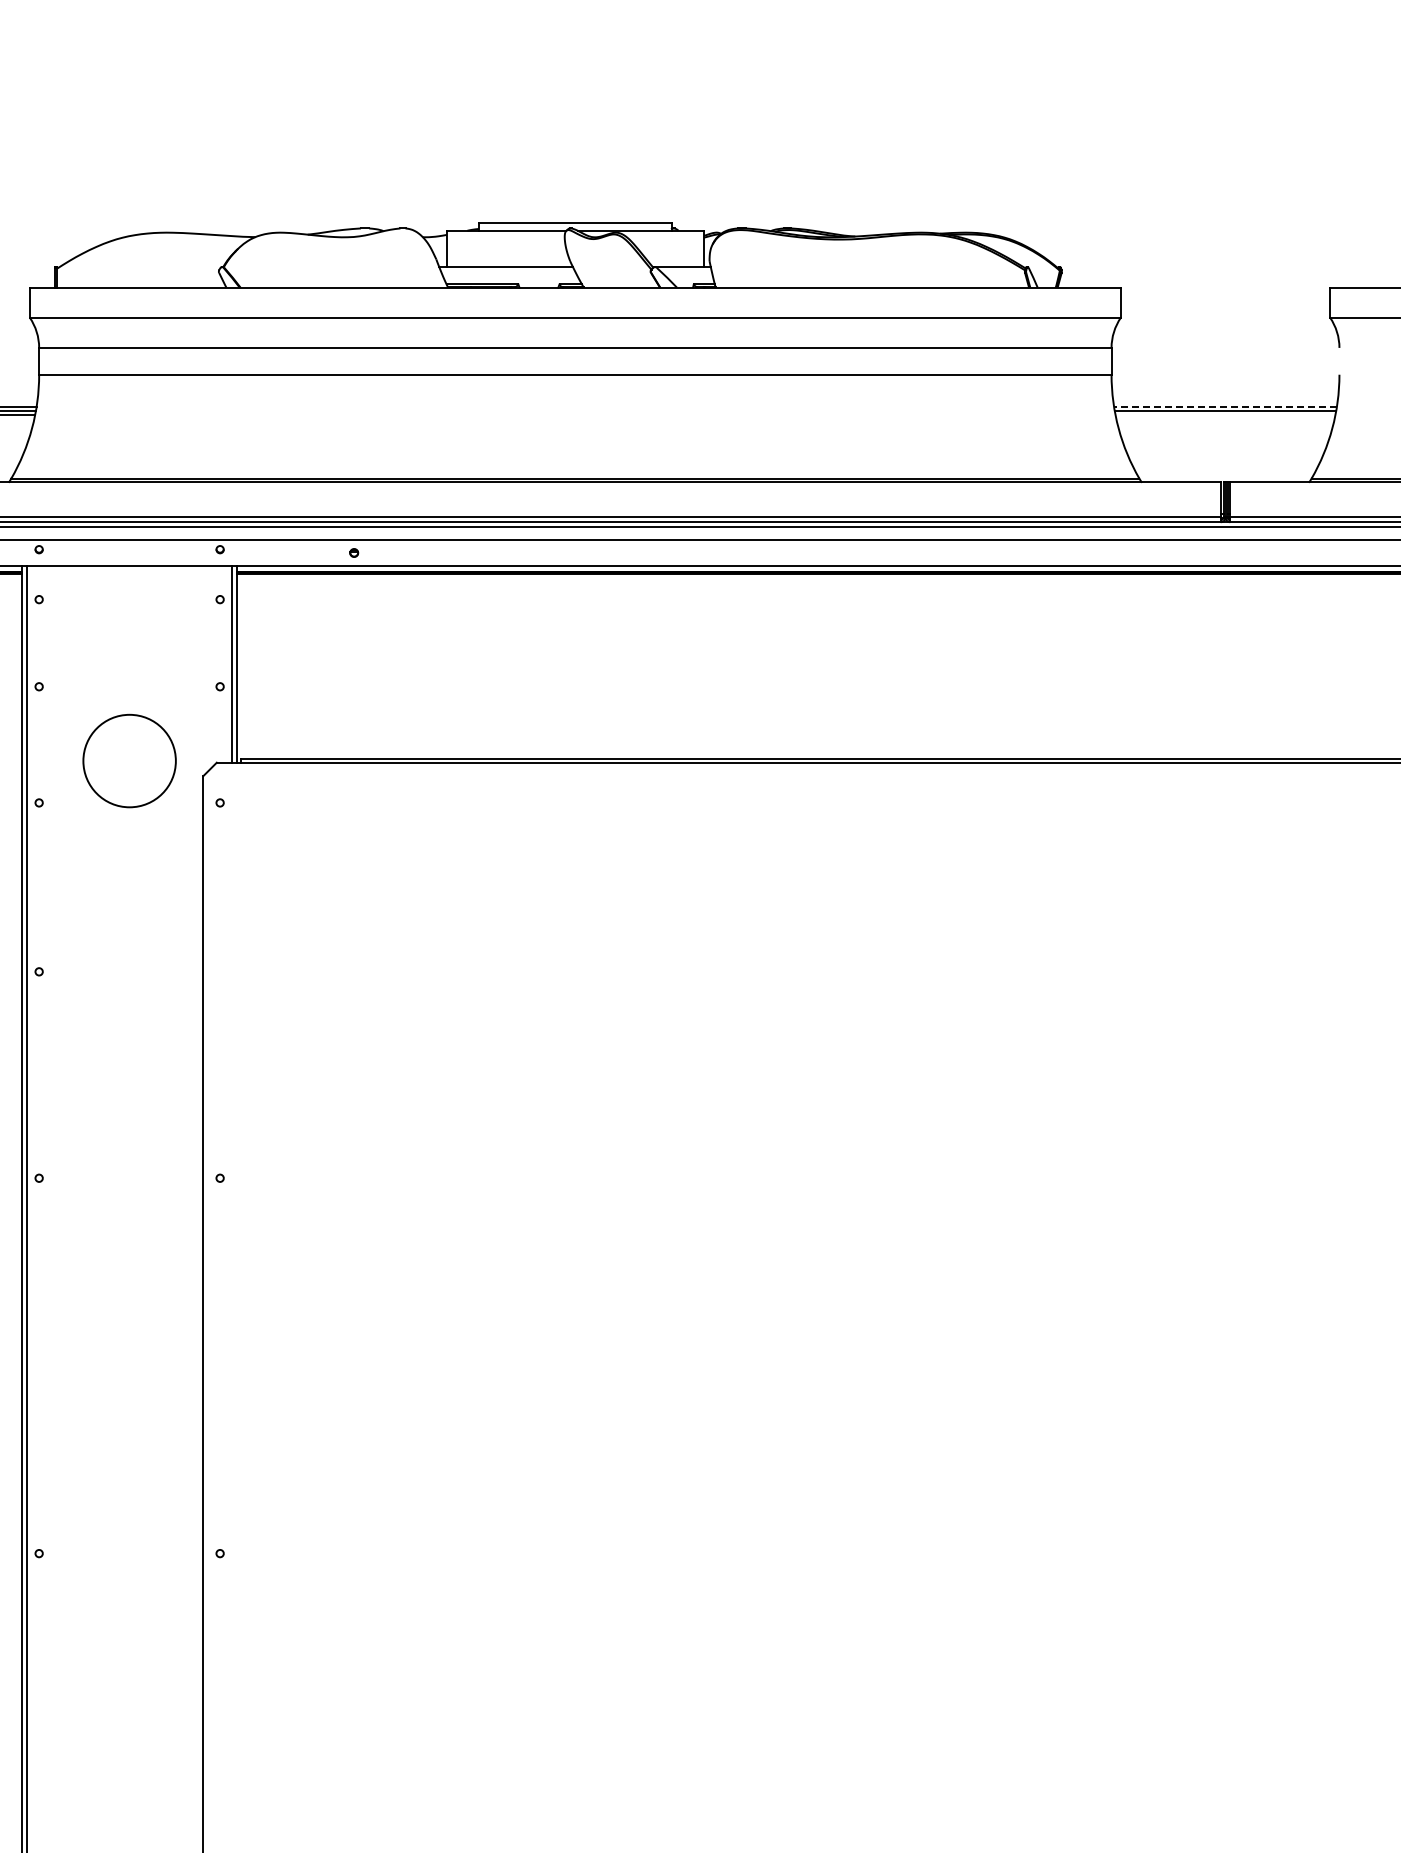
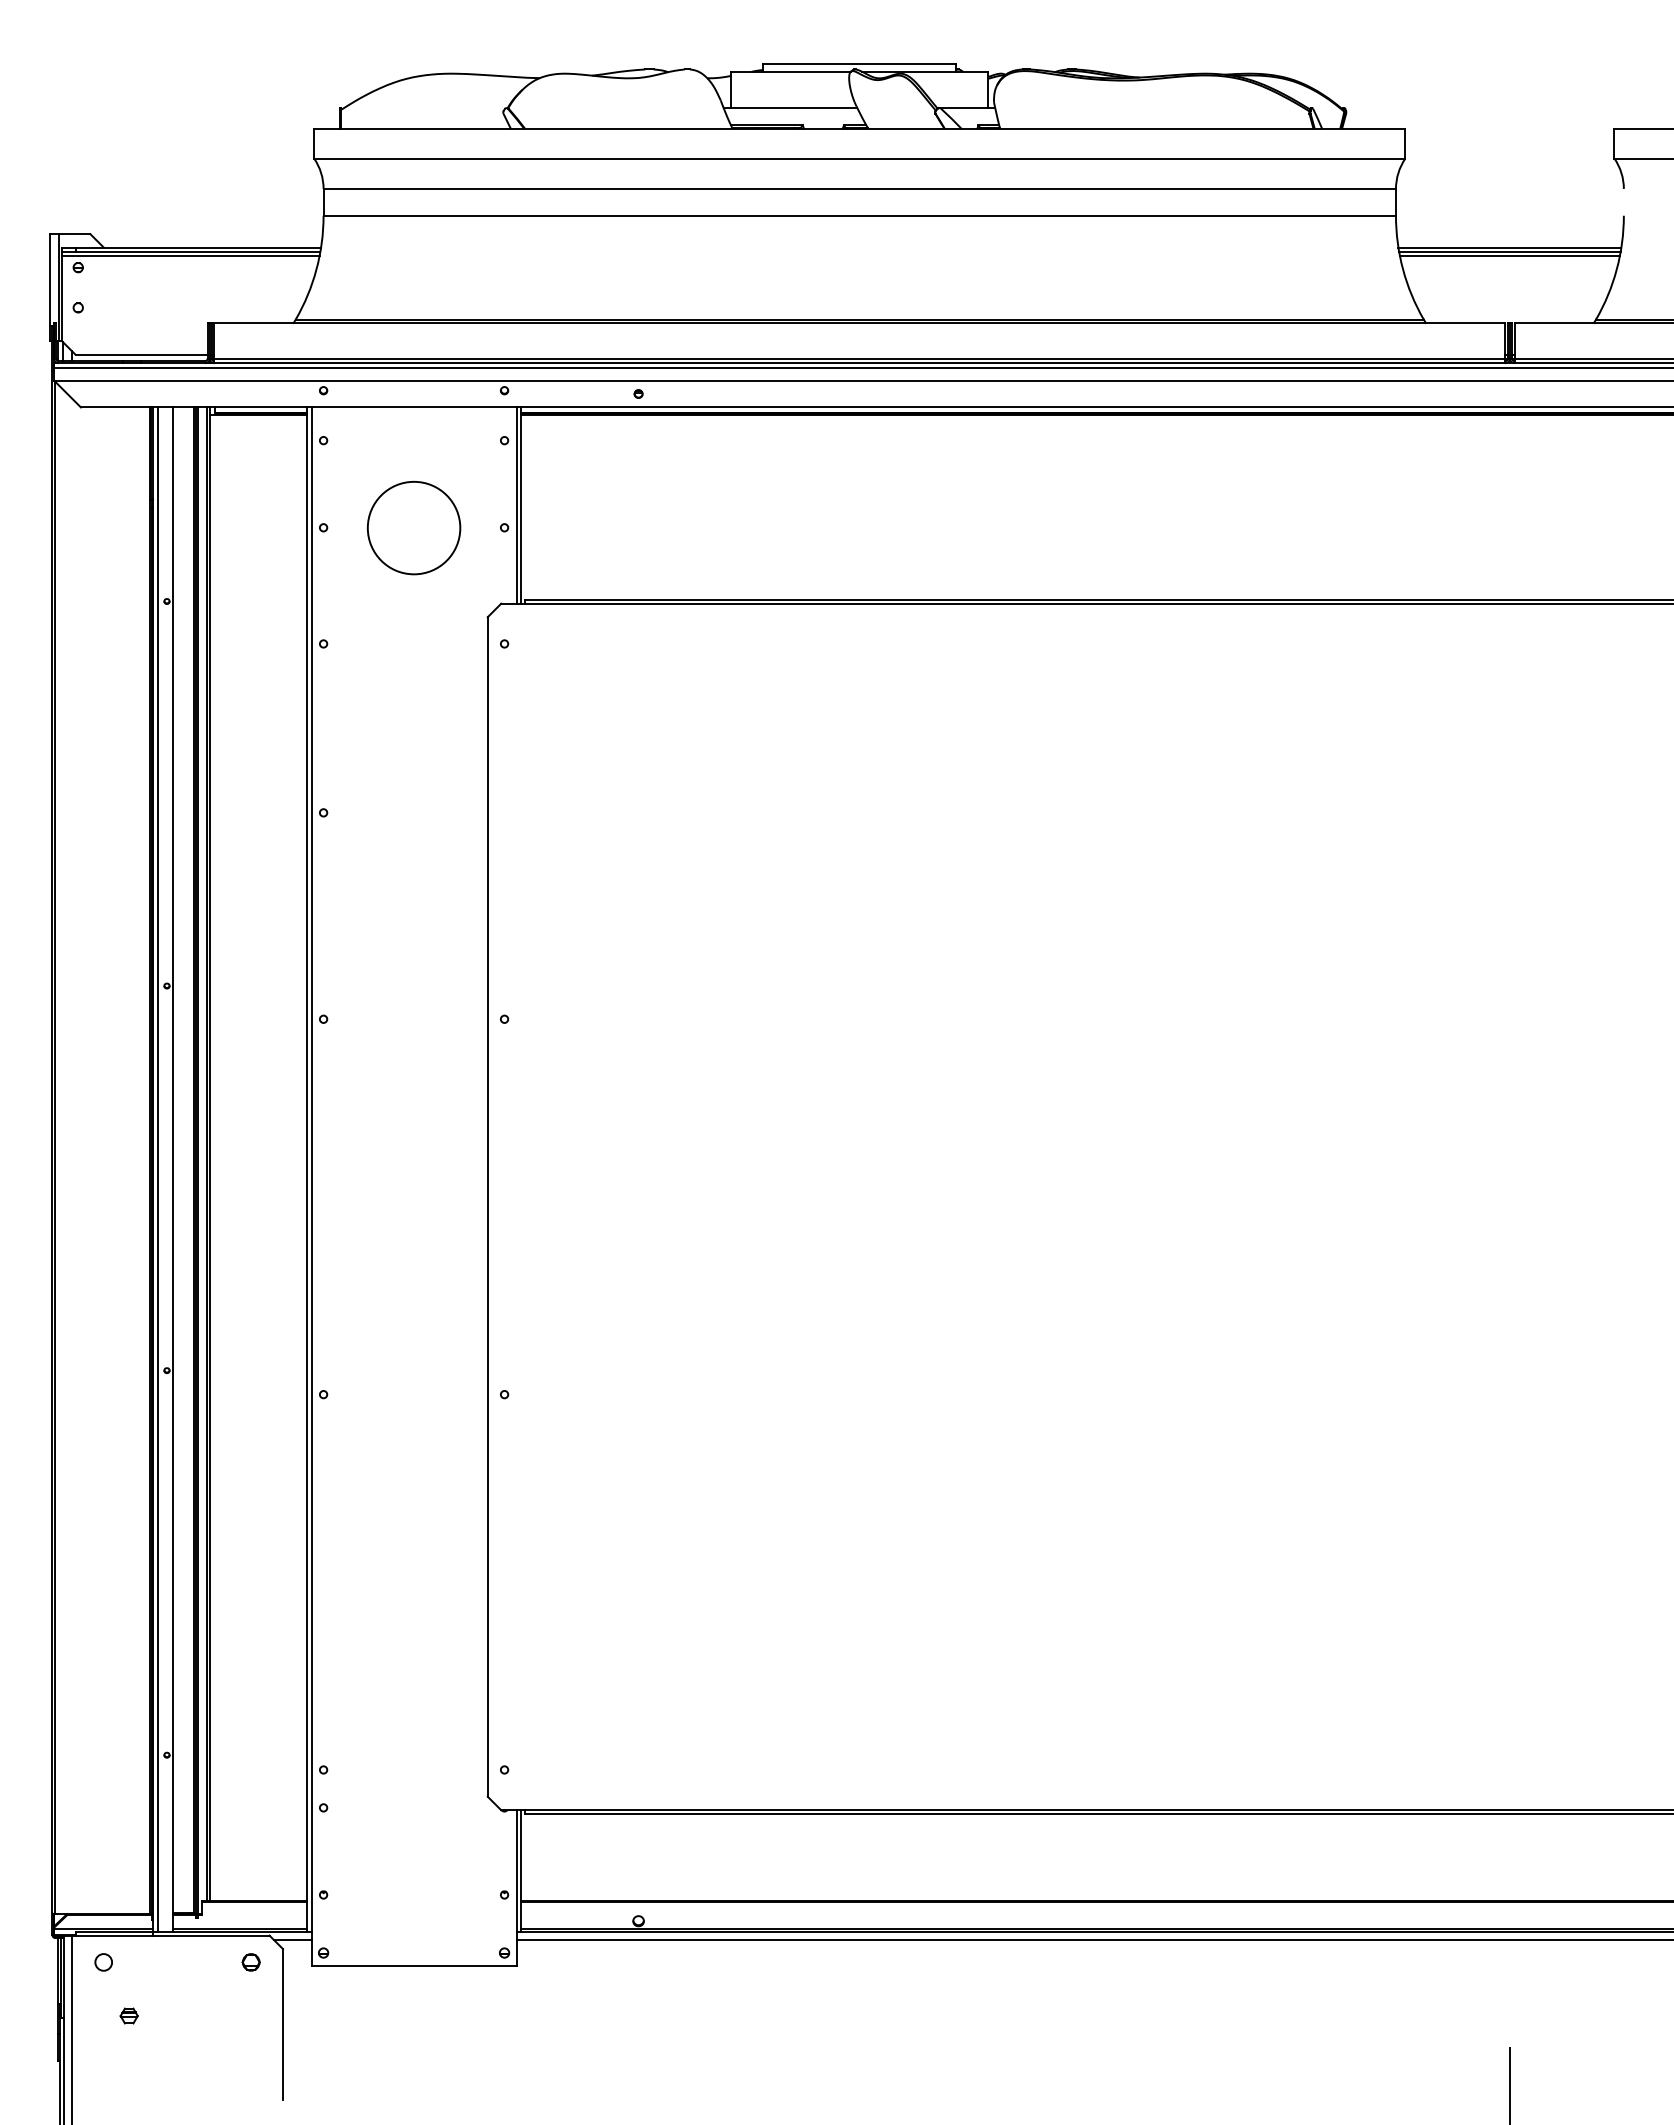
line: (1225, 406) -> (1509, 247), dashed -> solid
line: (1225, 414) -> (1509, 255), added
circle: (129, 761) -> (413, 528), moved

